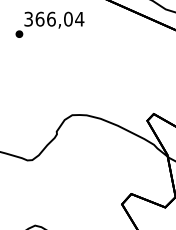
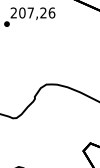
text: (54, 18) -> (33, 12), 366,04 -> 207,26

